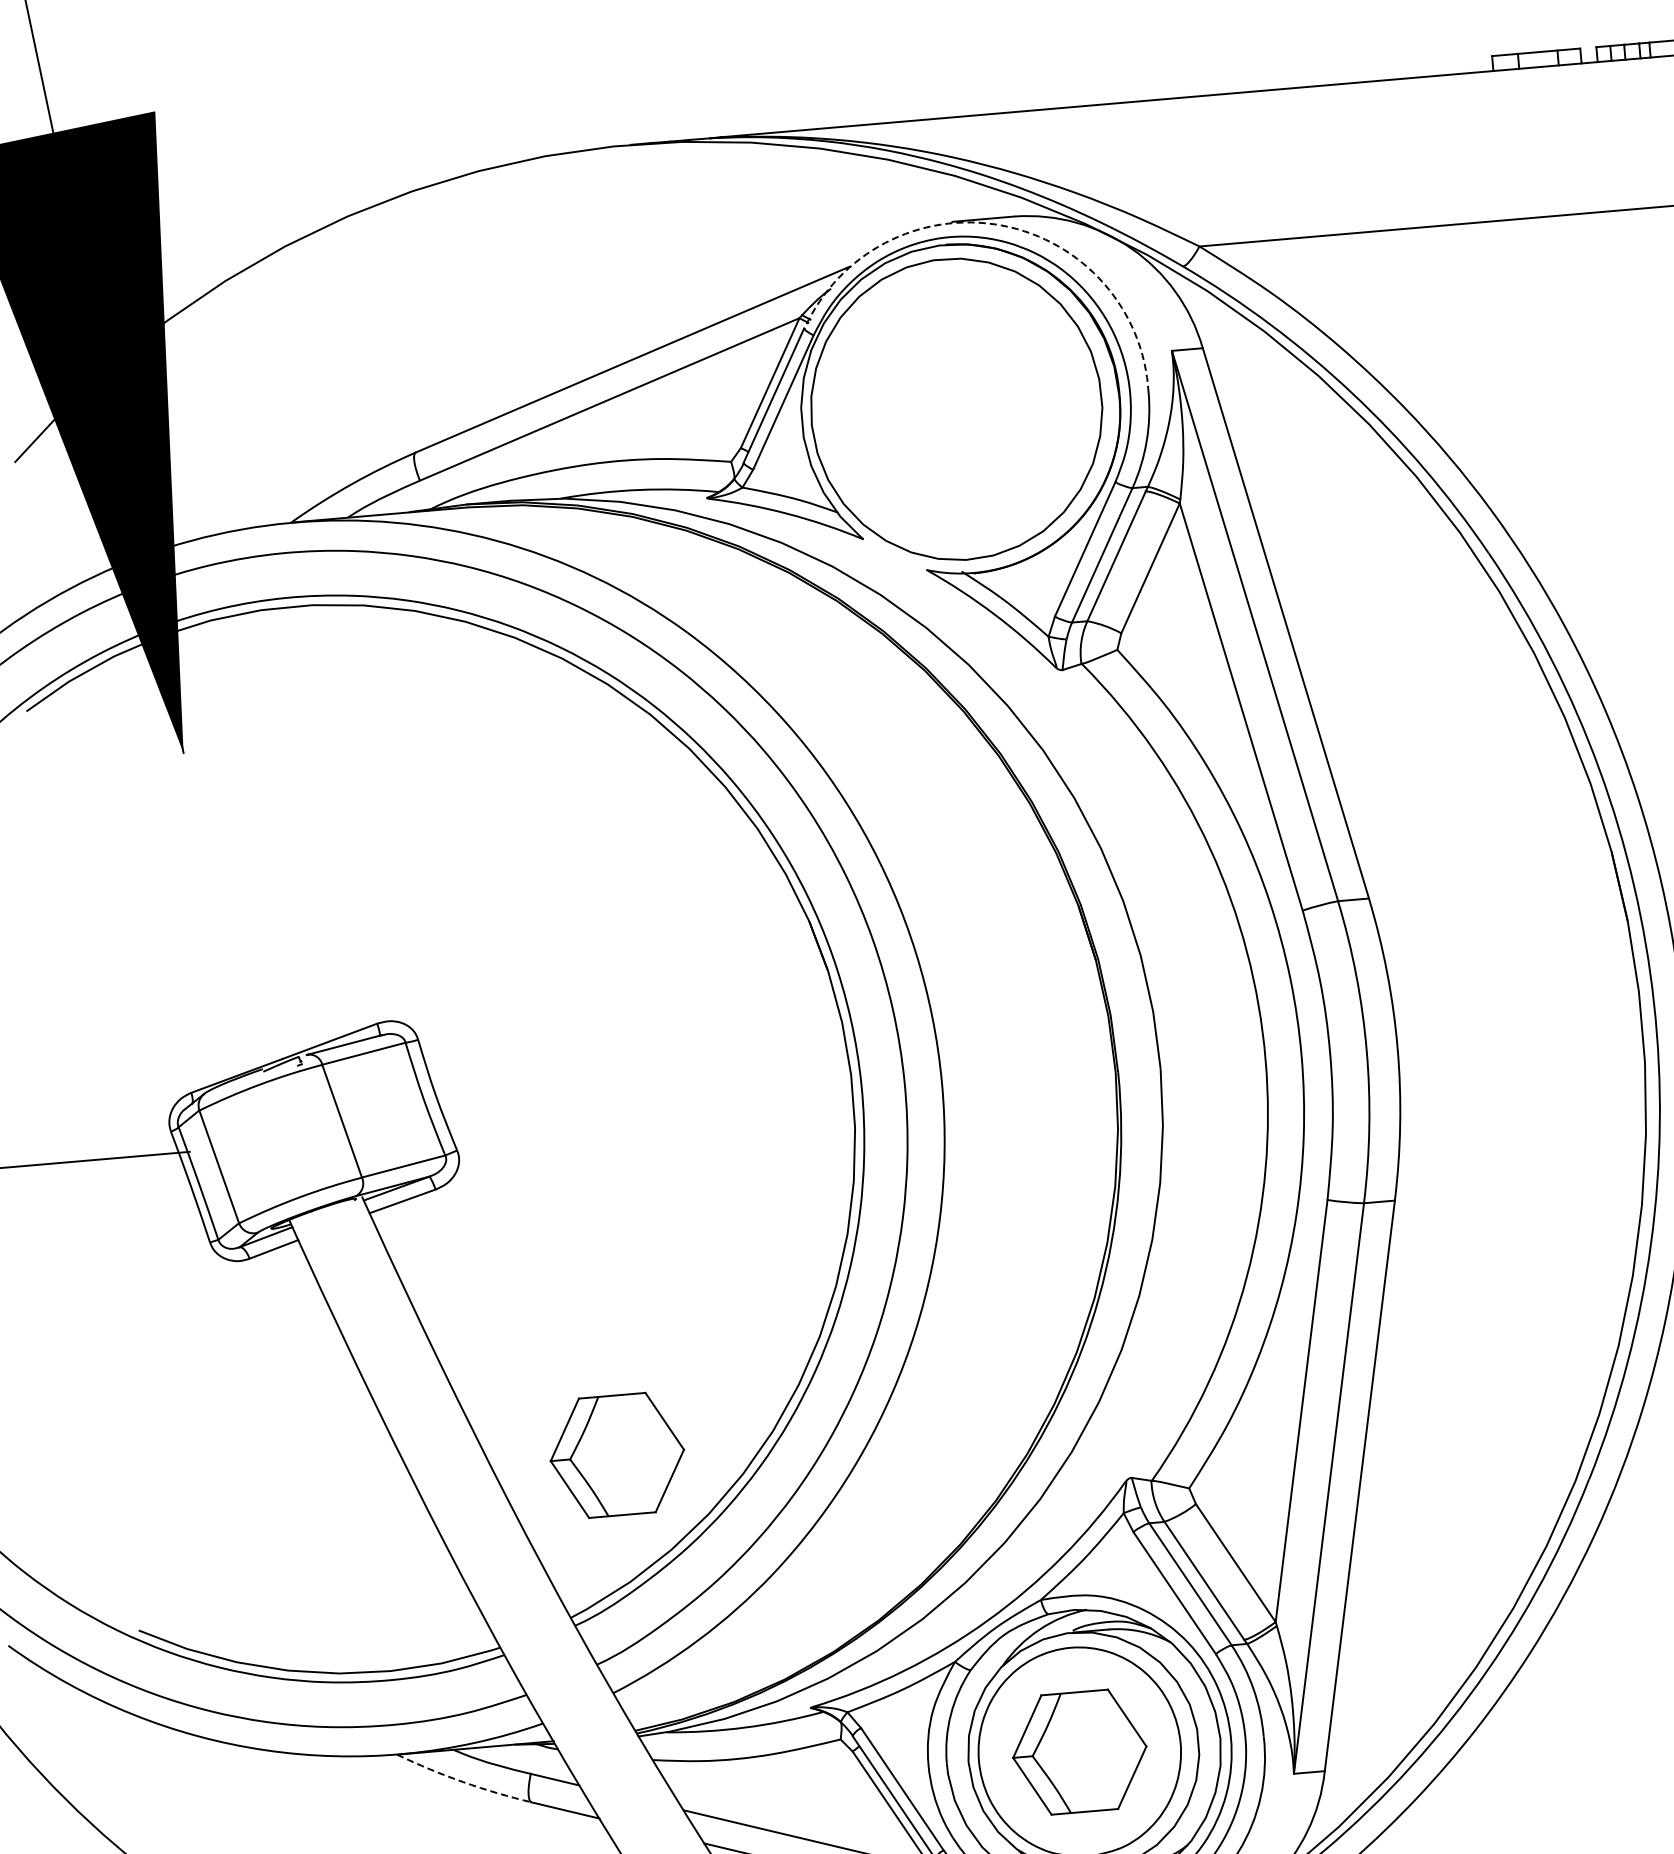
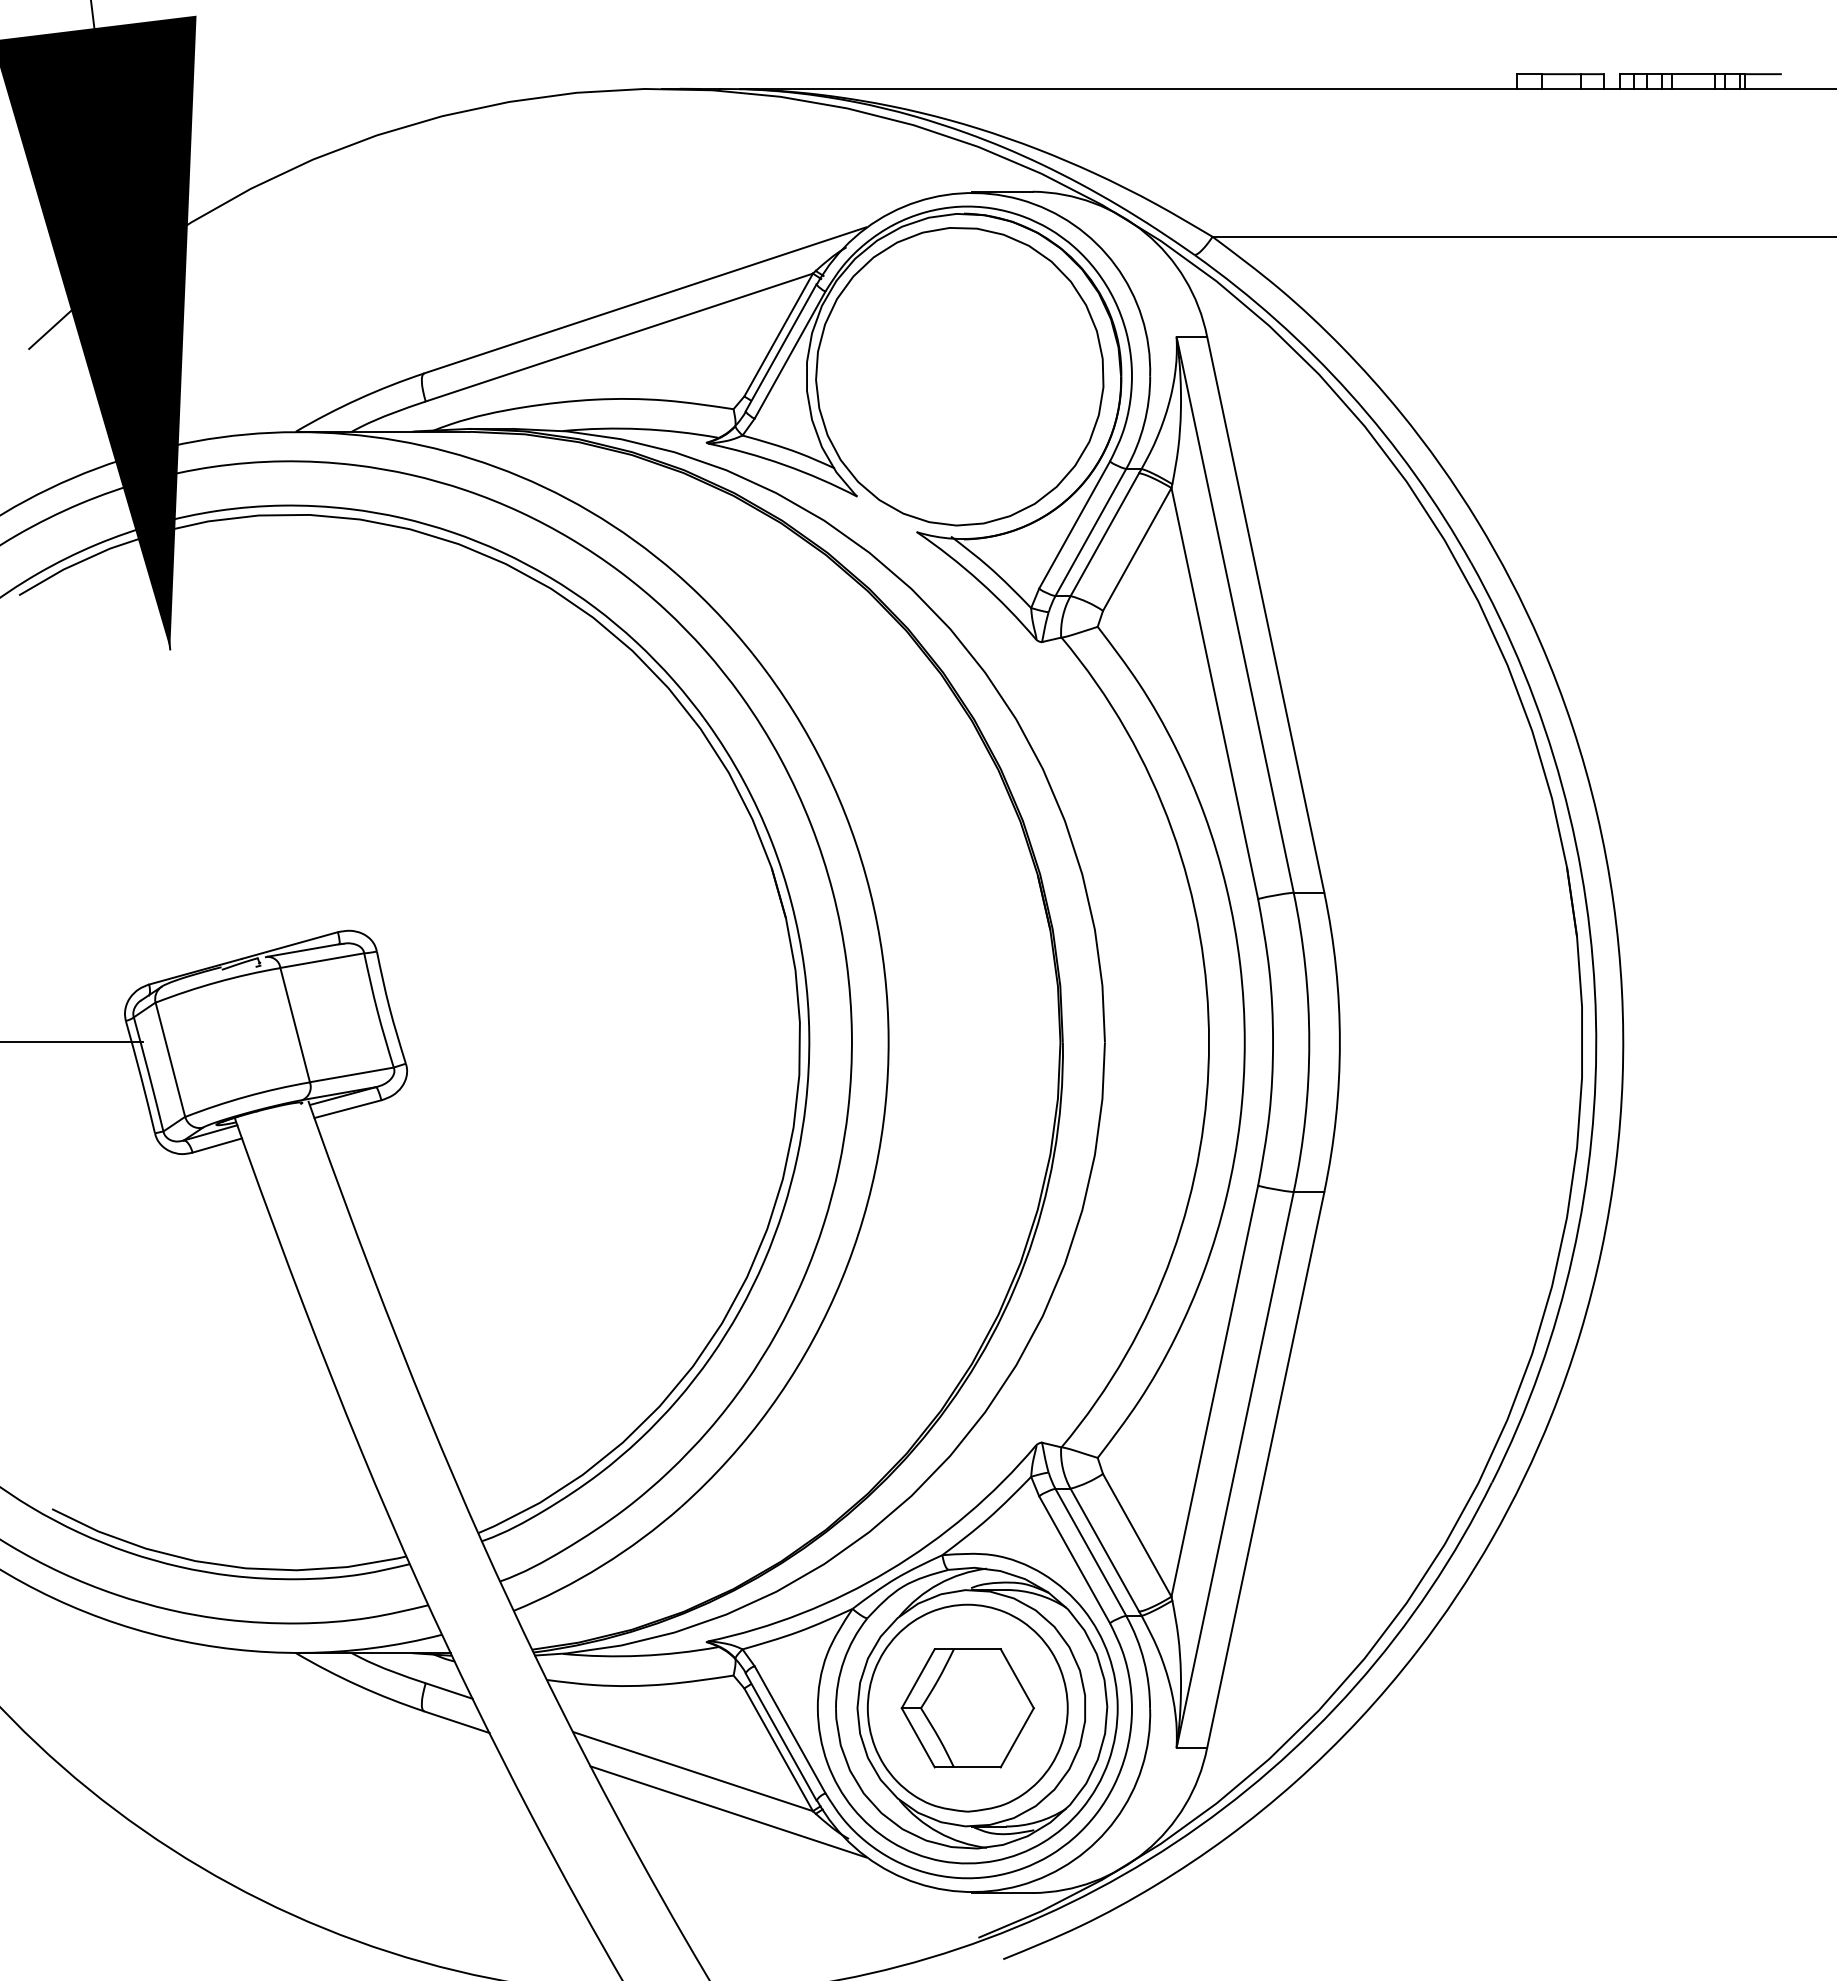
arc: (1001, 225) -> (1019, 199), dashed -> solid
part: (617, 1455) -> (537, 1377), removed
arc: (463, 1781) -> (358, 1685), dashed -> solid

